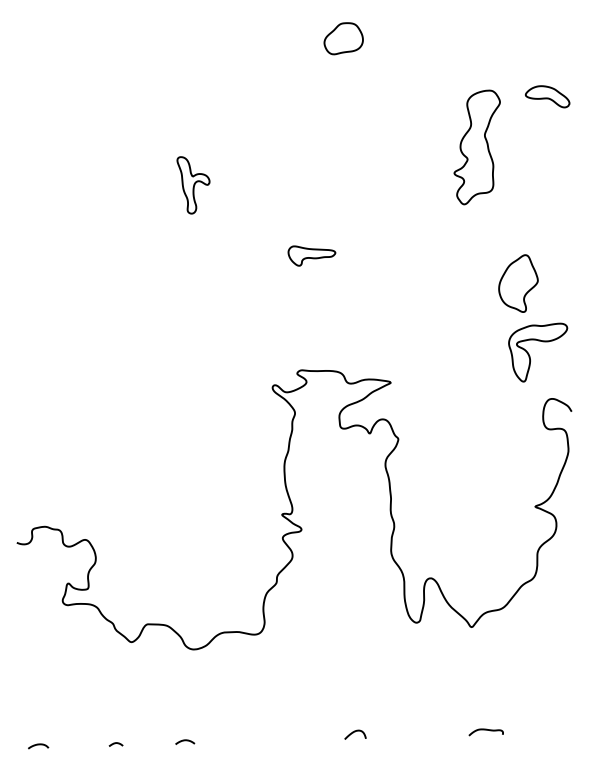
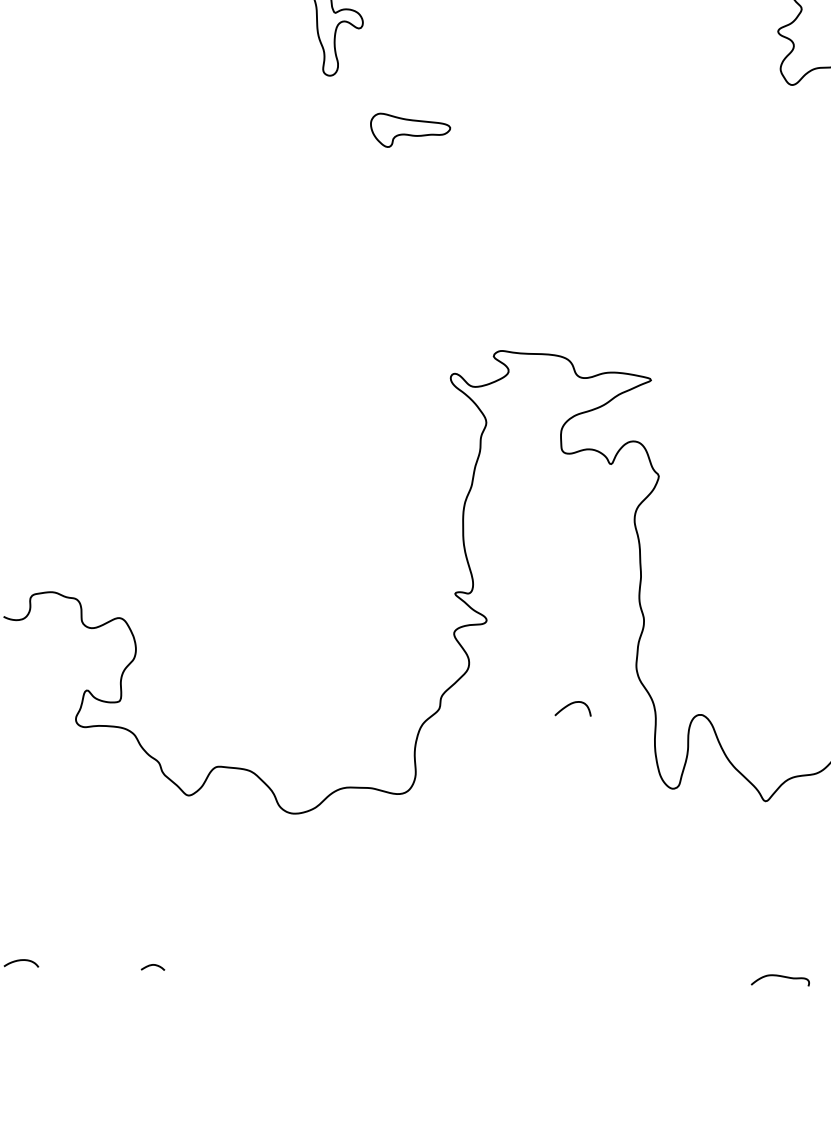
part: (311, 255) -> (409, 130), moved
curve: (355, 732) -> (573, 704), moved
curve: (185, 741) -> (270, 968), removed

